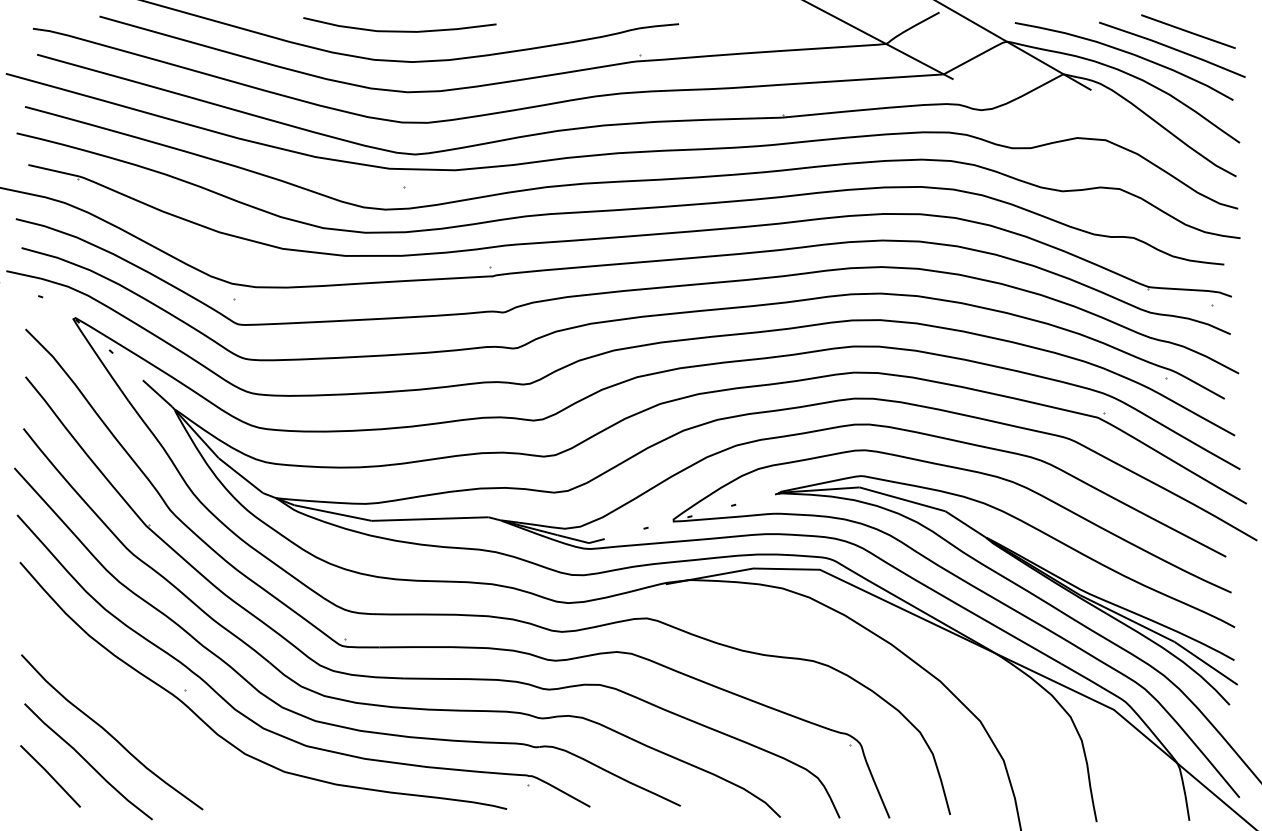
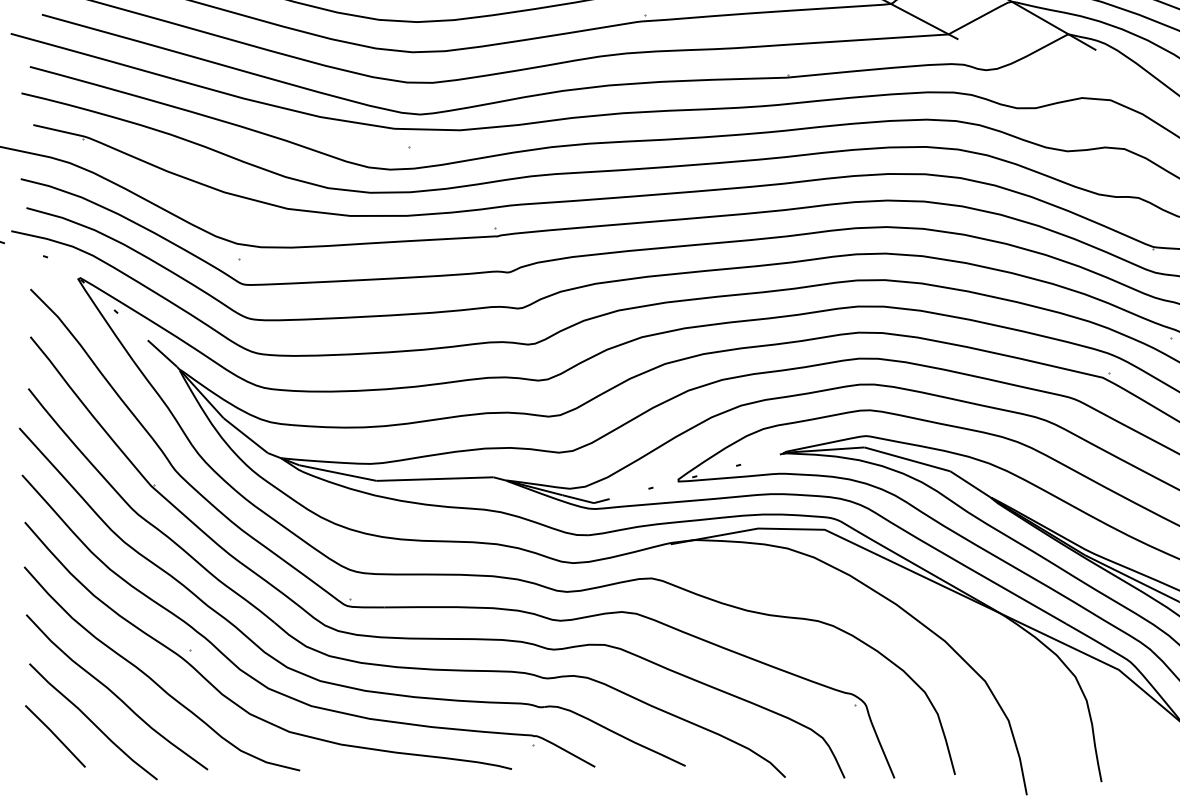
curve: (147, 718) -> (152, 678), added

